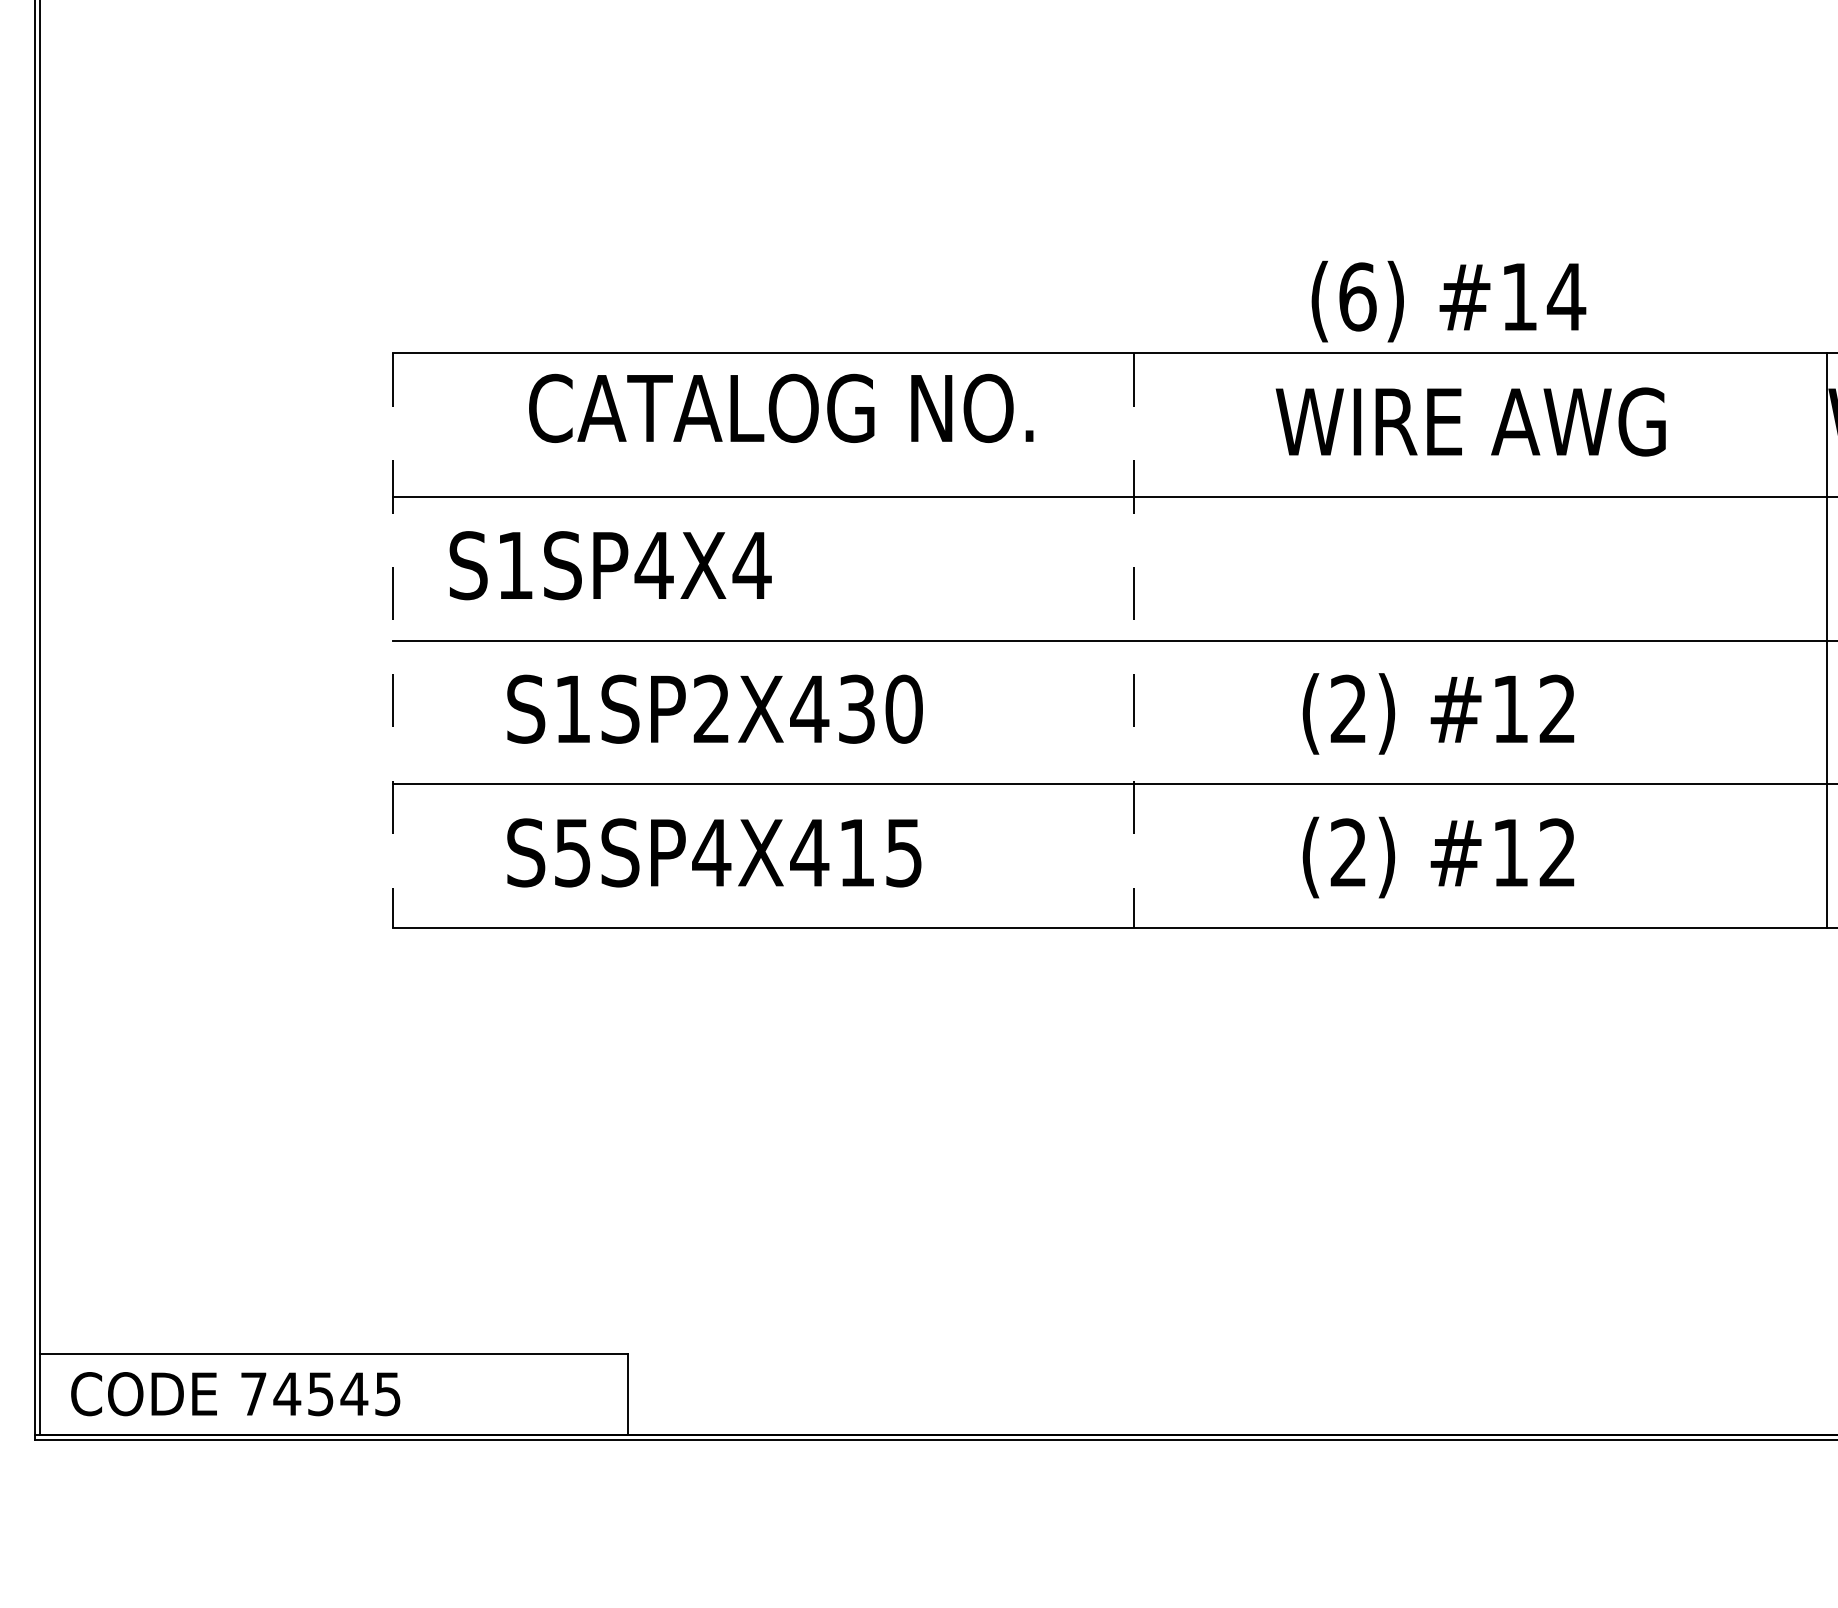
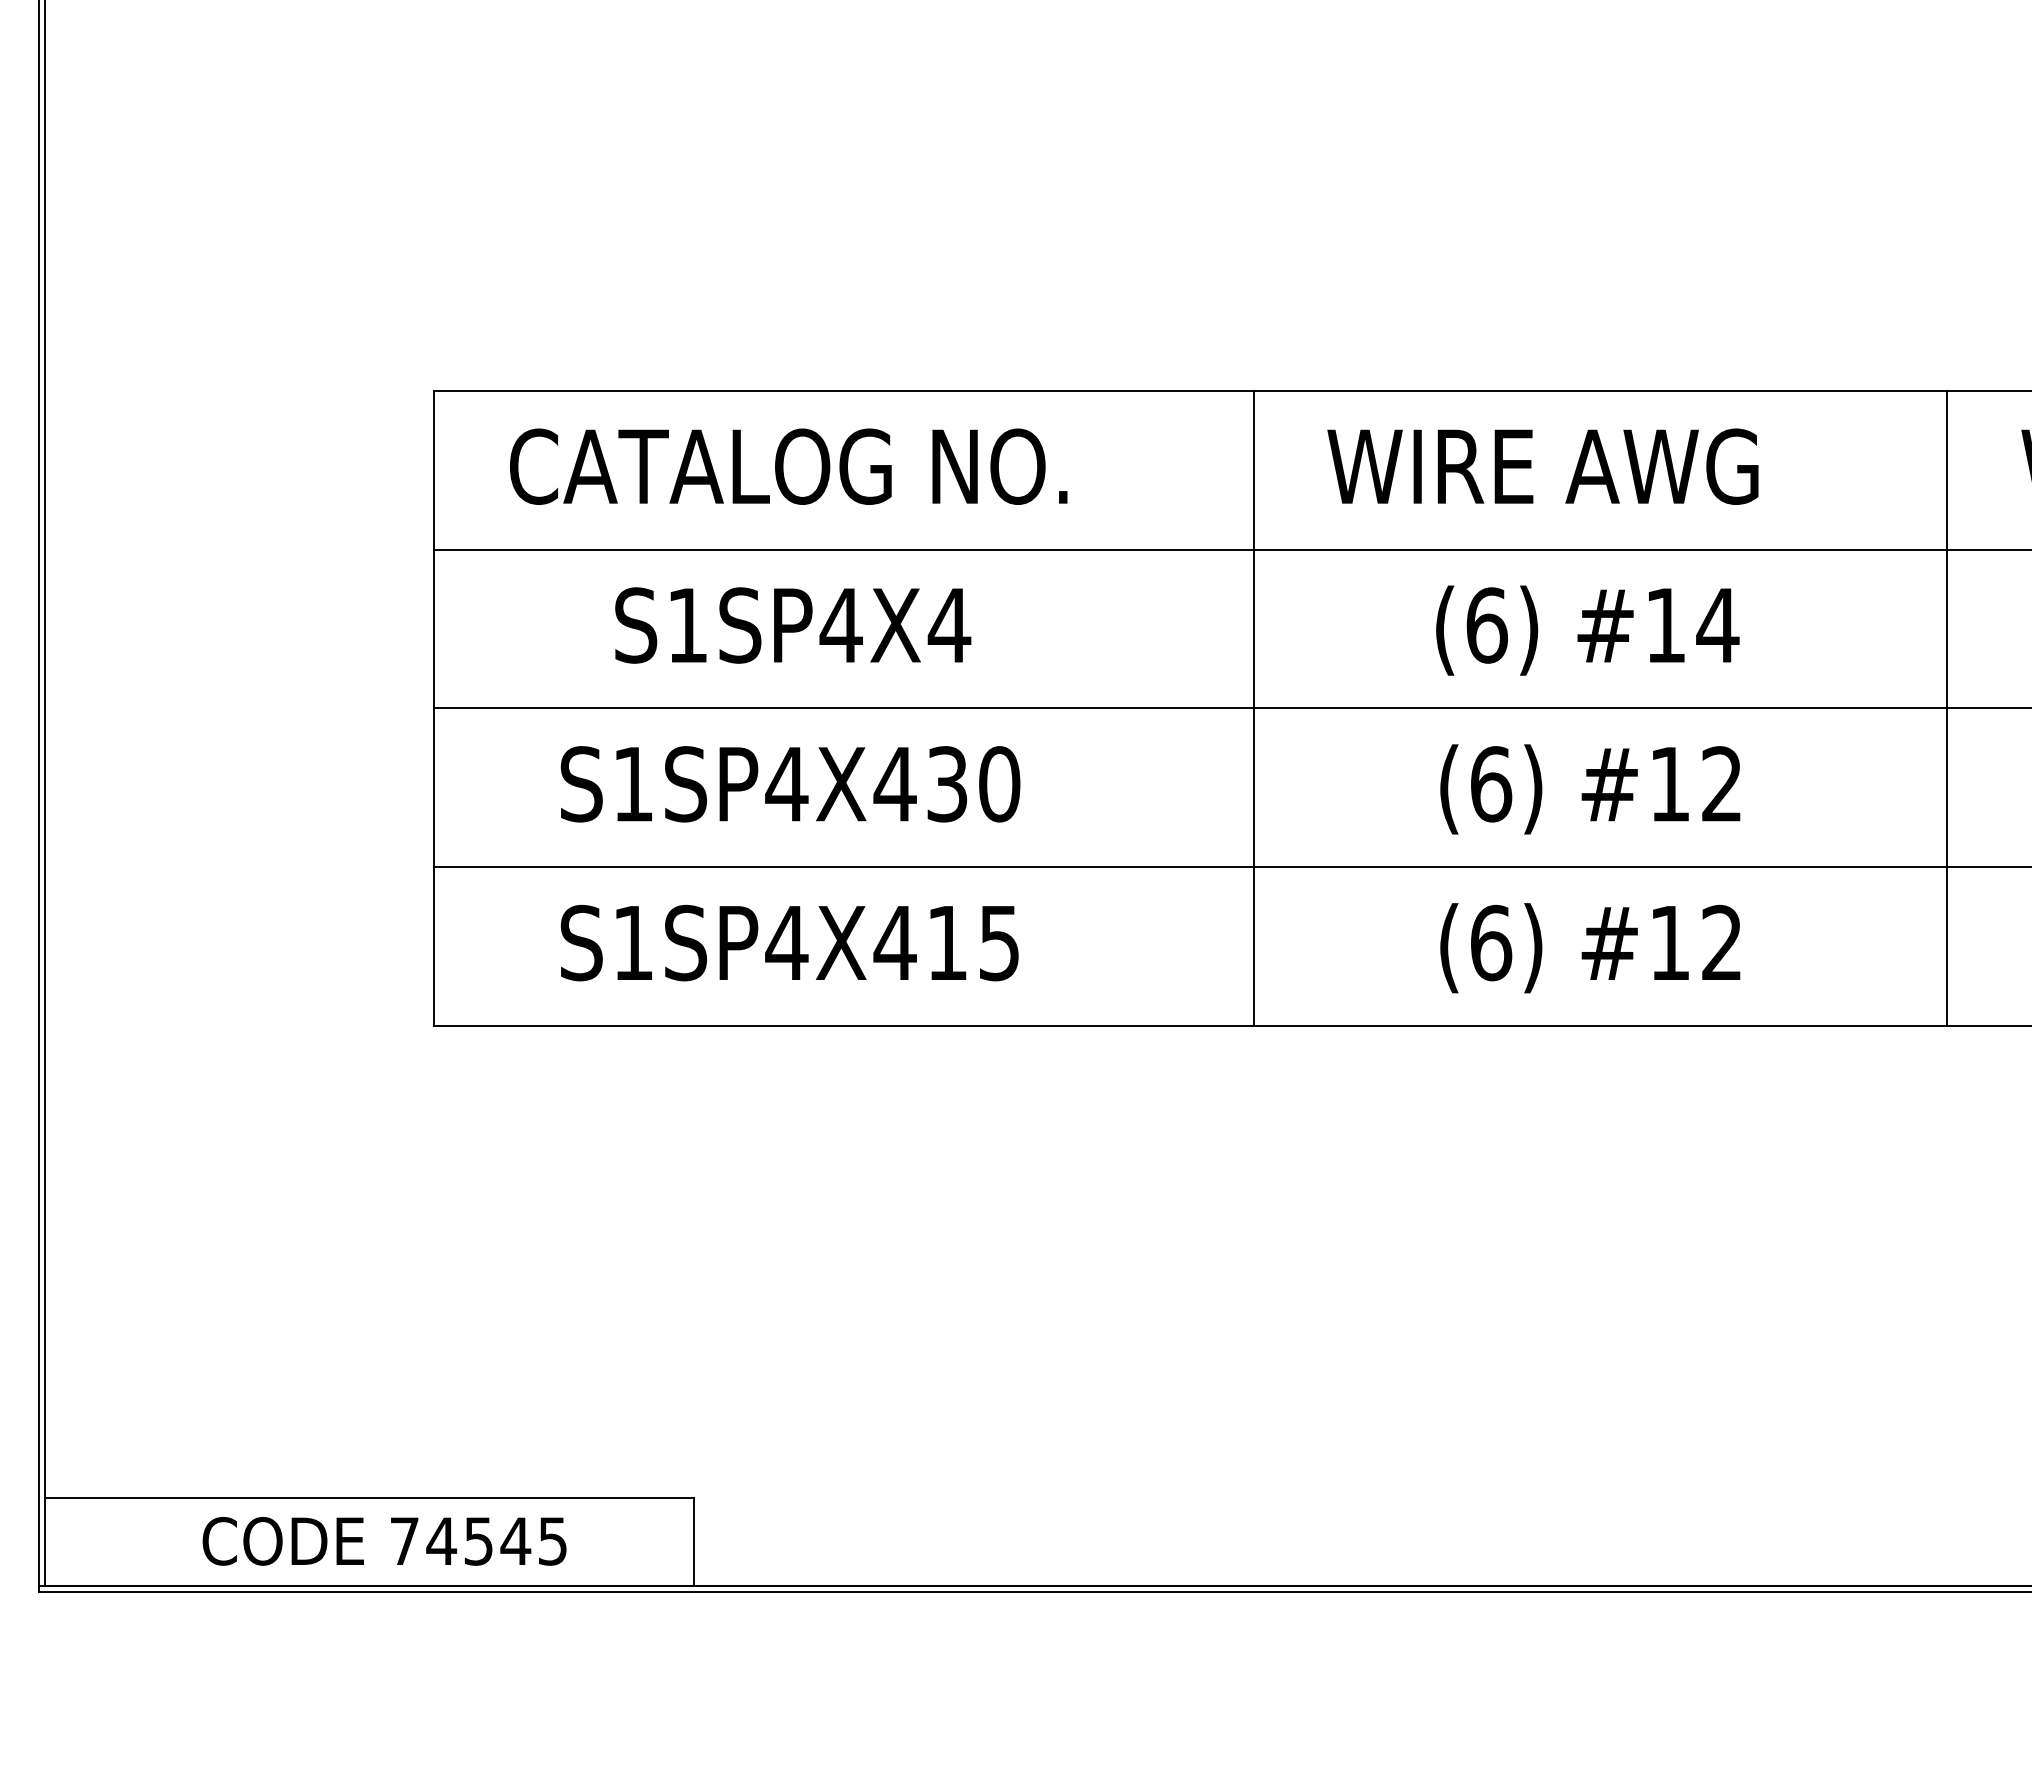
text: (1448, 301) -> (1587, 630), moved
text: (781, 408) -> (788, 466), moved
text: (1470, 421) -> (1542, 466), moved
text: (610, 565) -> (793, 625), moved
line: (1826, 639) -> (1947, 707), moved
line: (392, 640) -> (434, 708), dashed -> solid
line: (1133, 640) -> (1253, 708), dashed -> solid
text: (711, 708) -> (786, 783), S1SP2X430 -> S1SP4X430
text: (1349, 709) -> (1491, 784), (2) -> (6)
text: (1349, 852) -> (1491, 942), (2) -> (6)
text: (572, 853) -> (632, 943), S5SP4X415 -> S1SP4X415
text: (235, 1394) -> (384, 1541), moved

